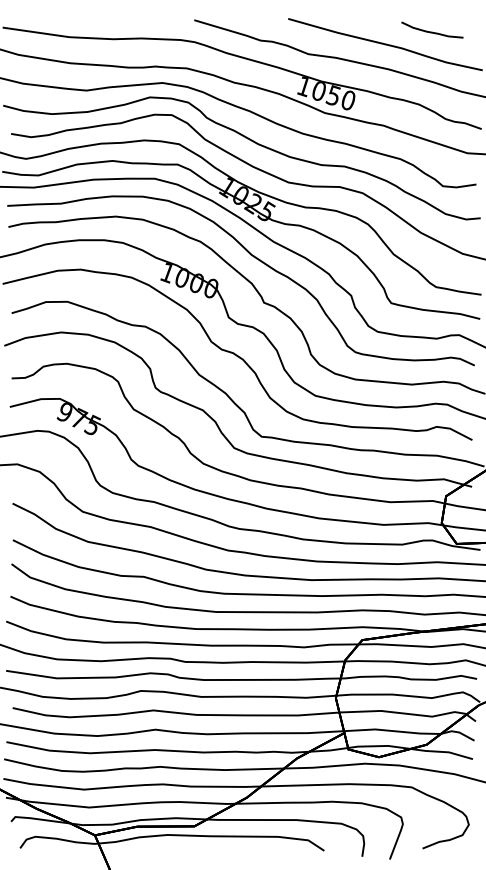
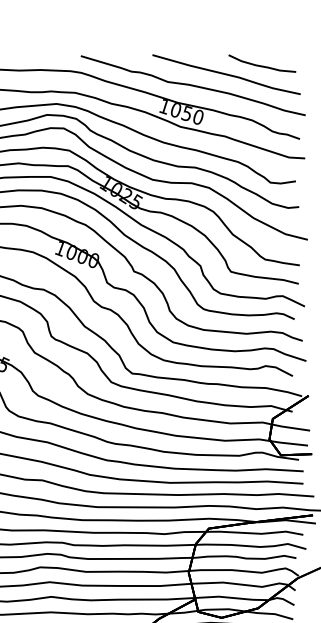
part: (432, 29) -> (262, 63), size x1.43

